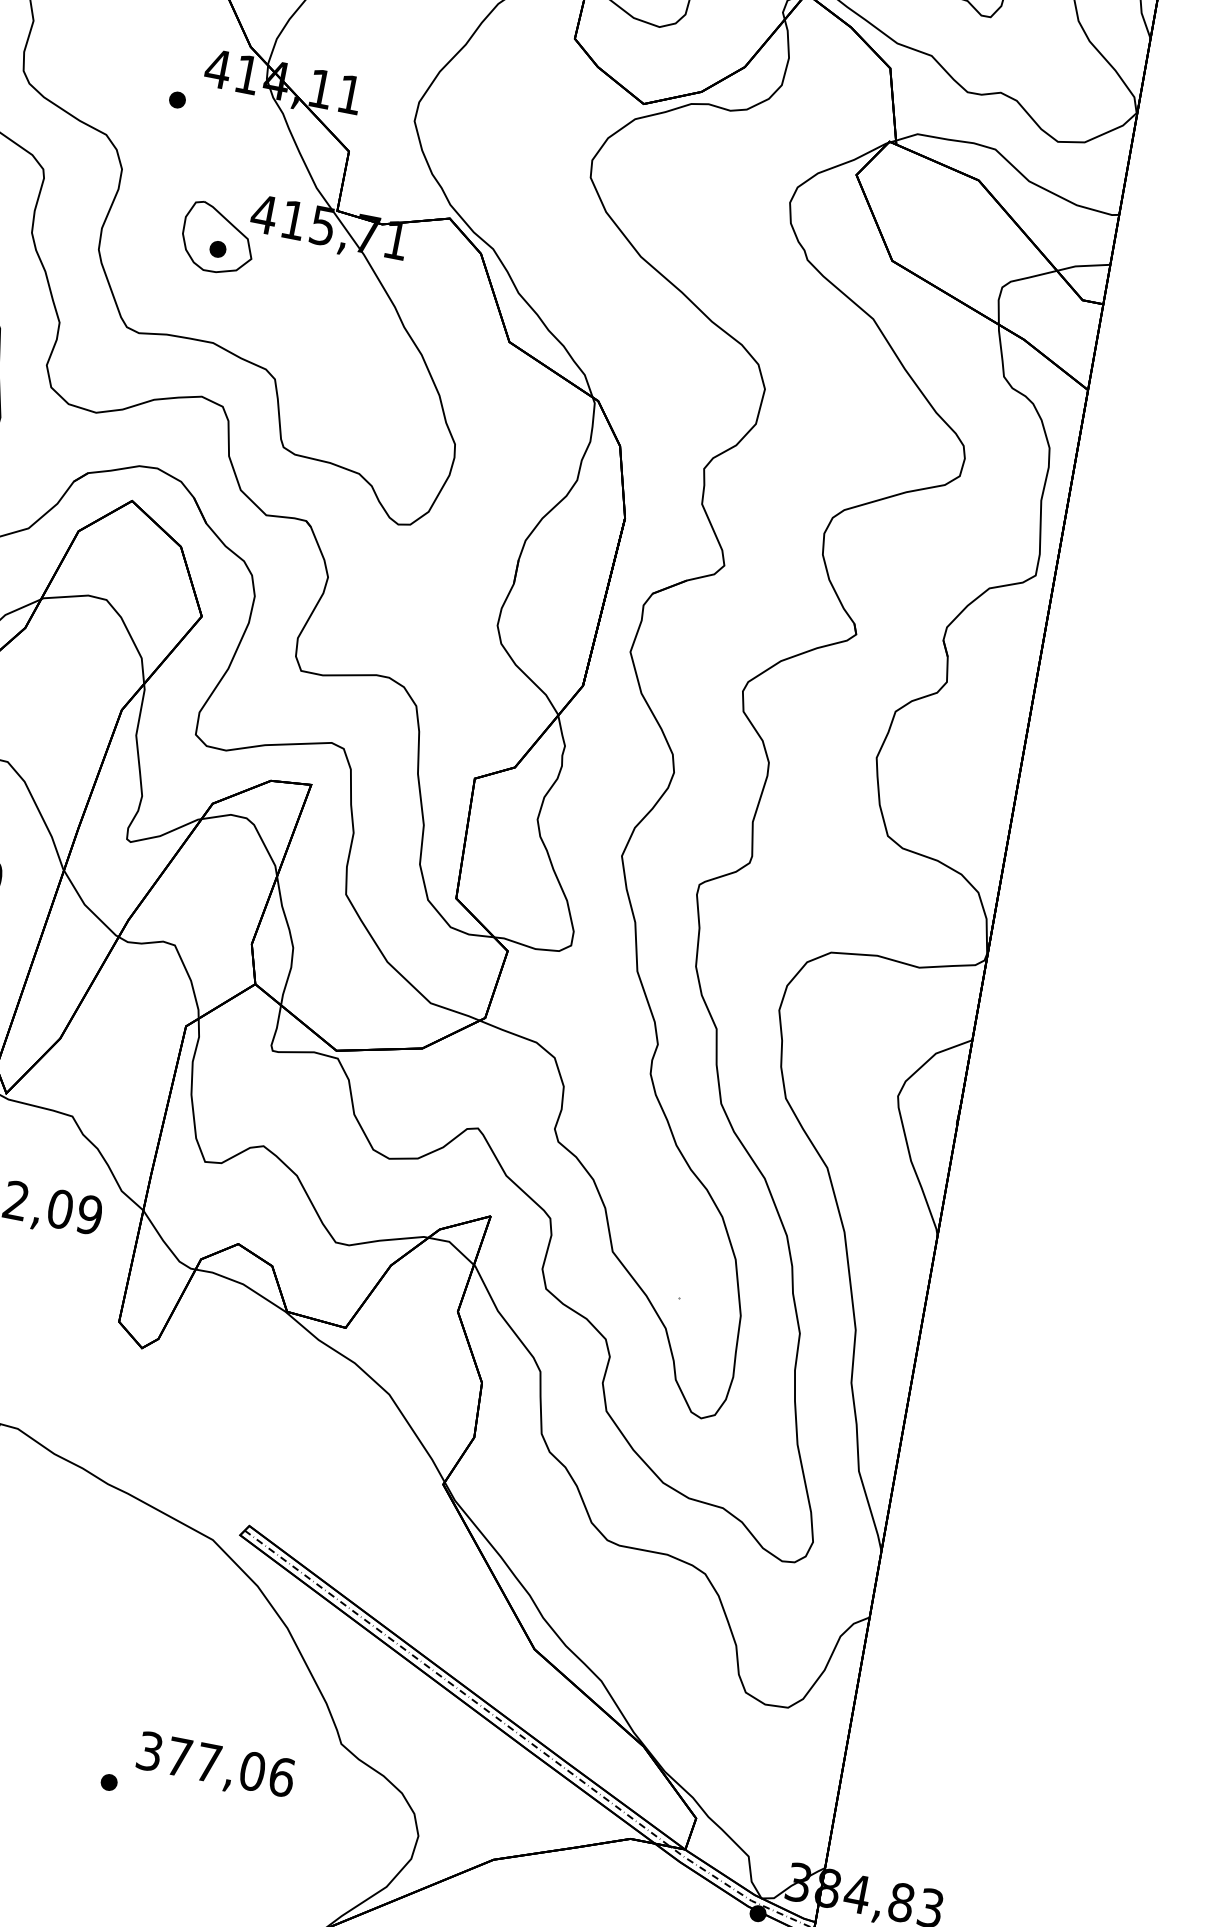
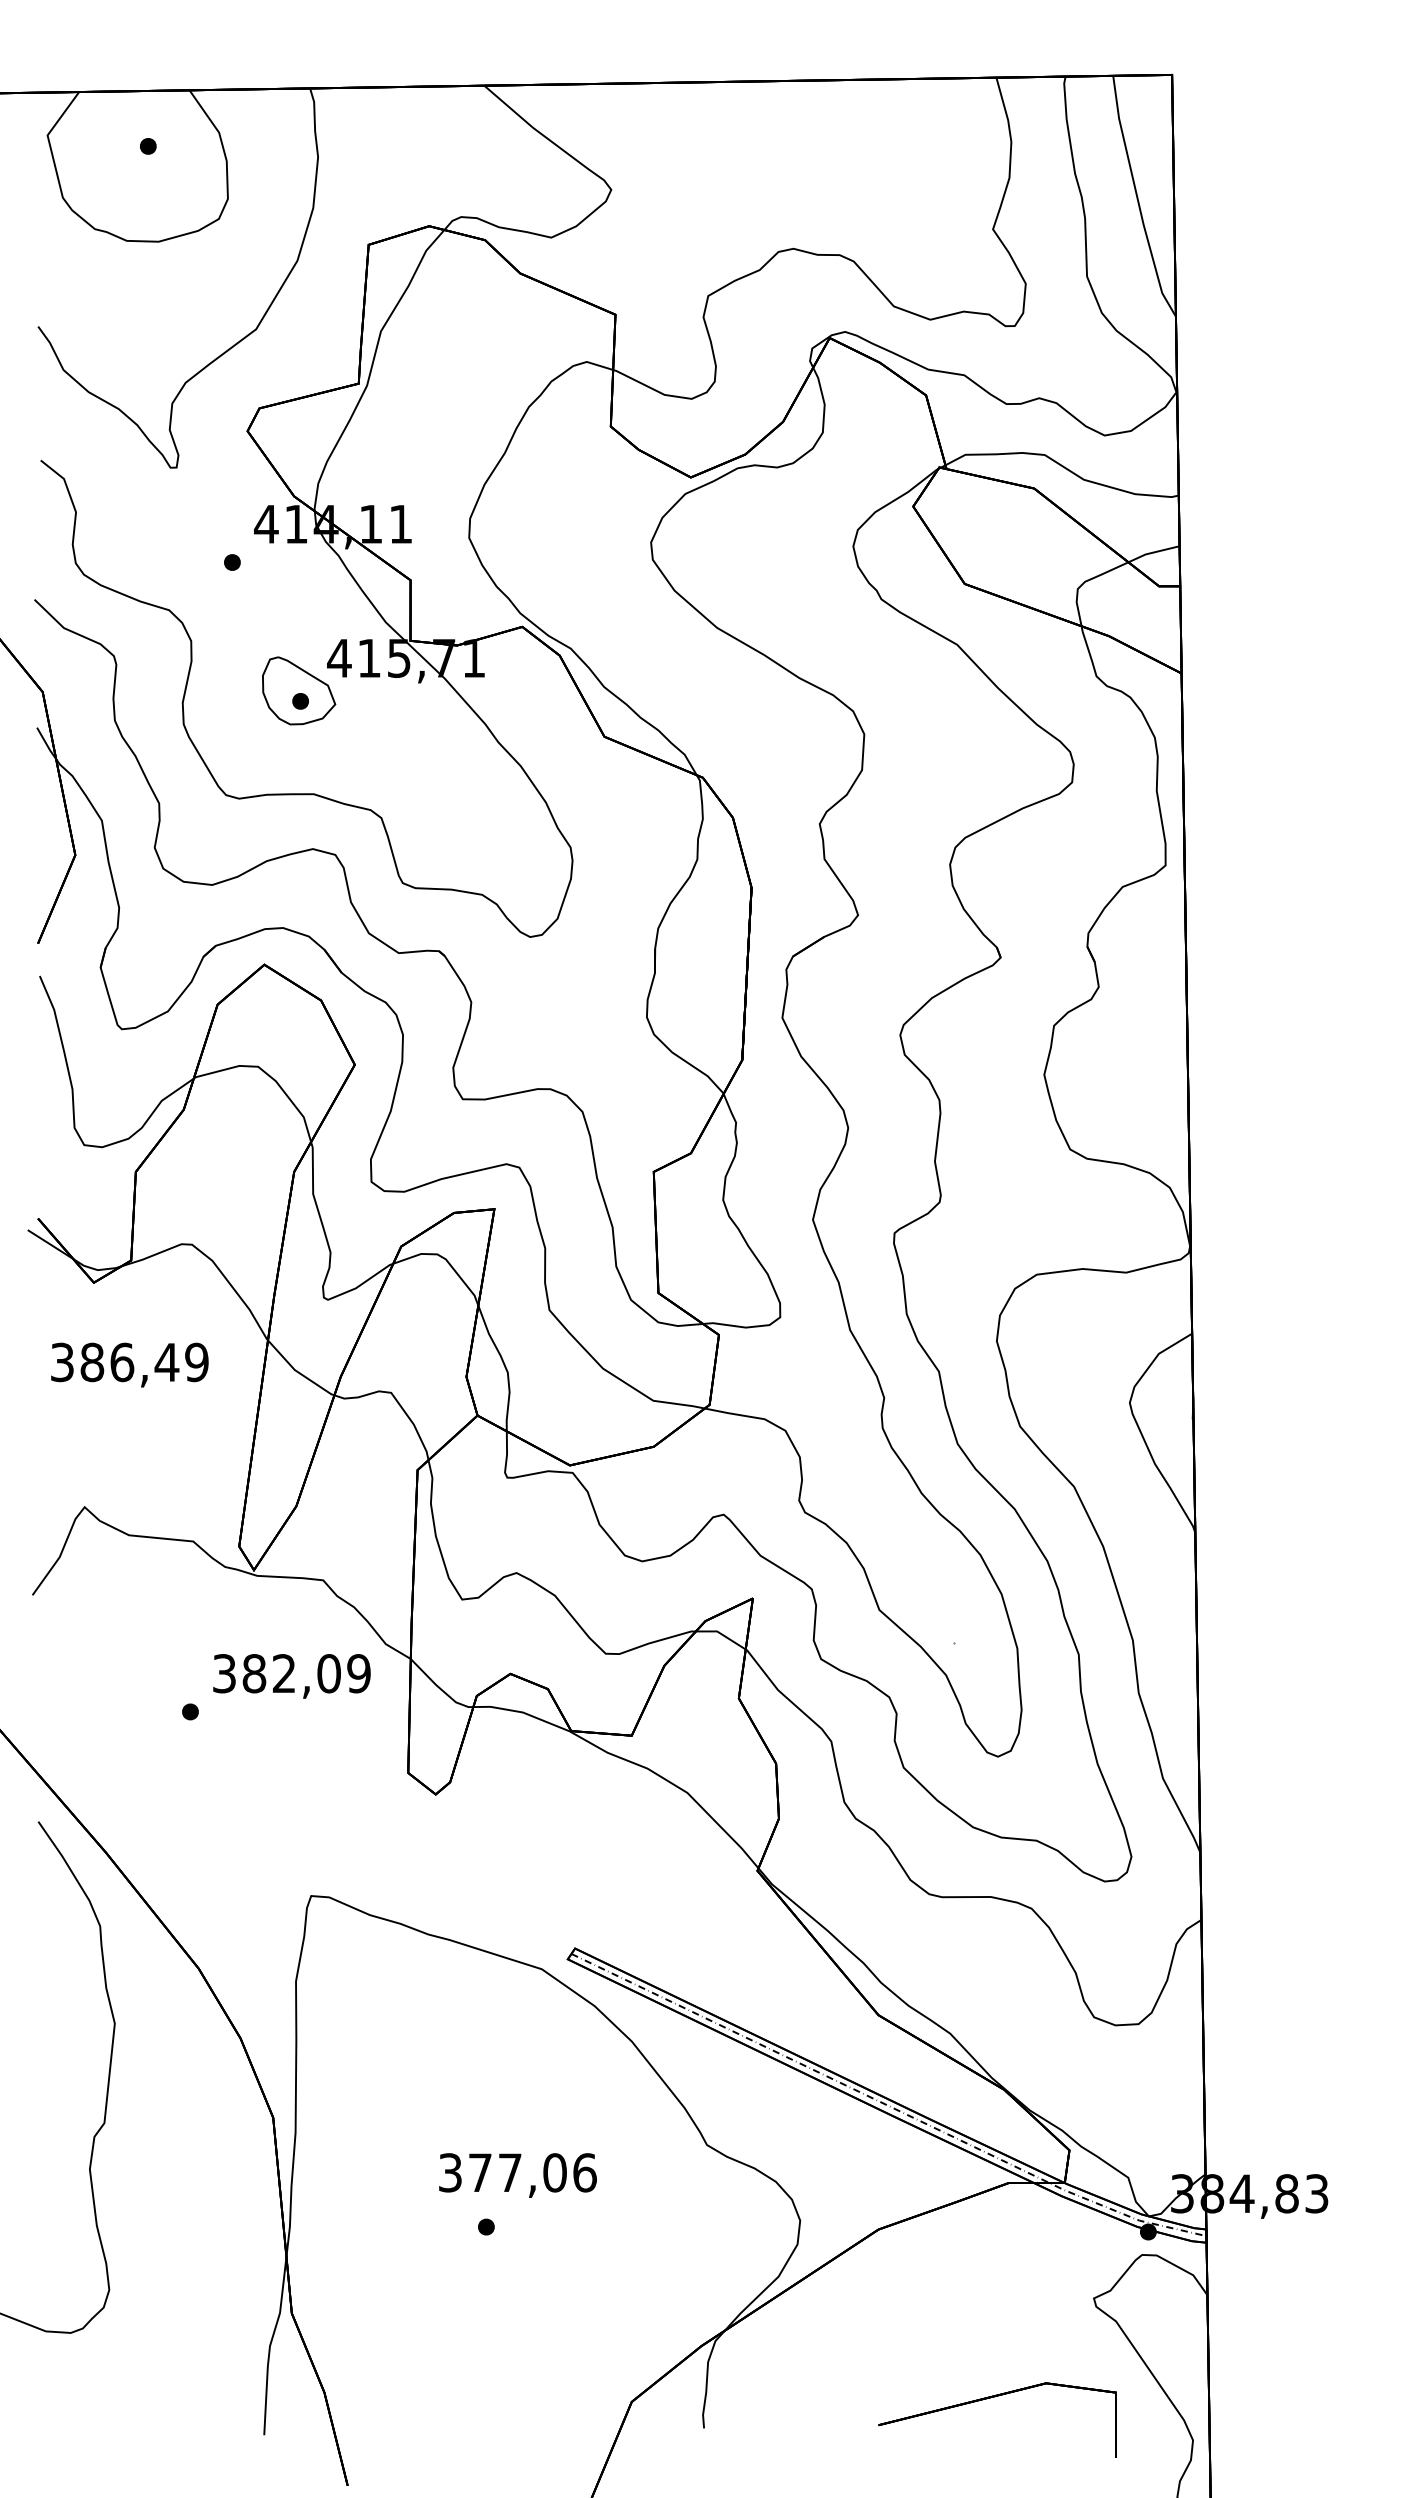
text: (215, 1766) -> (517, 2175), moved

